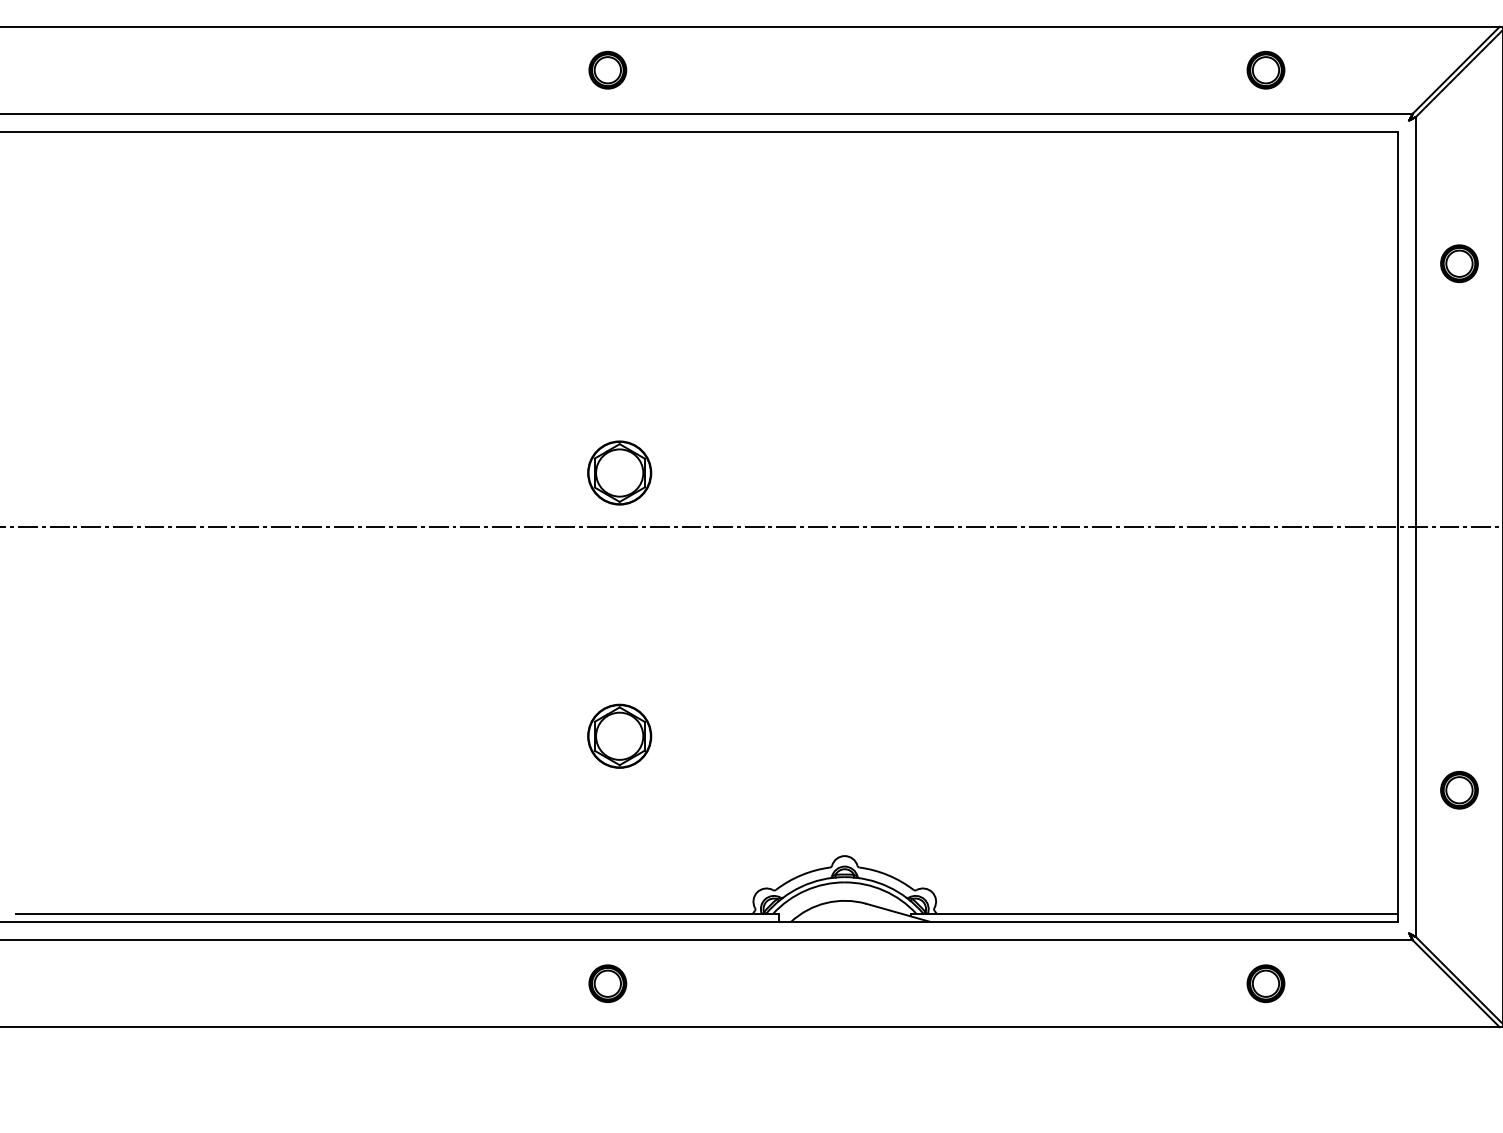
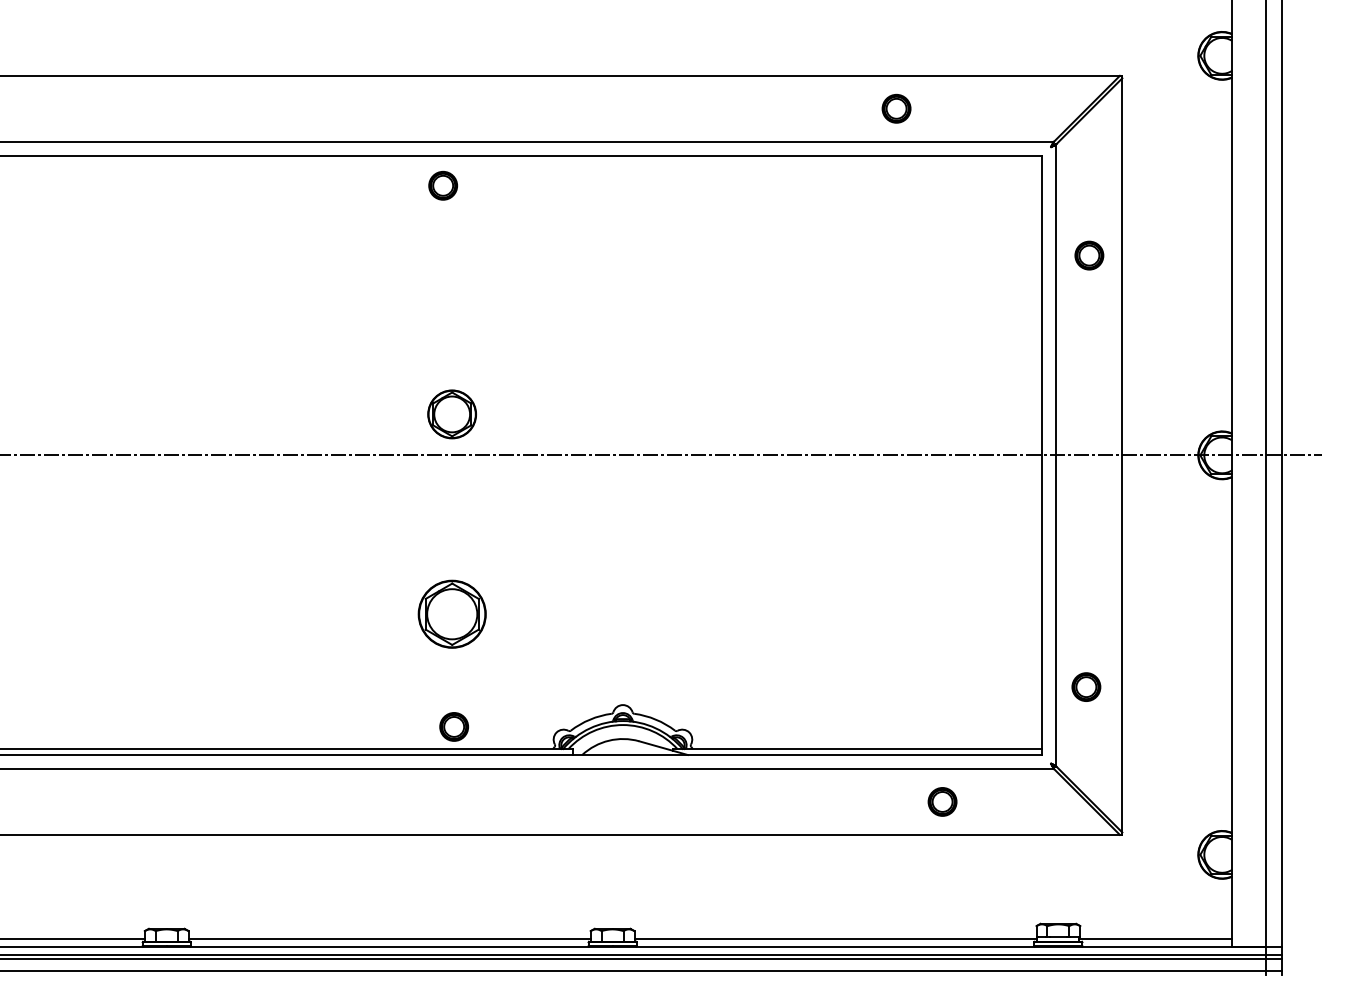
part: (608, 69) -> (443, 185), moved
part: (1265, 69) -> (896, 108), moved
part: (618, 735) -> (451, 613), size x1.4
part: (1459, 789) -> (1086, 686), moved
part: (608, 983) -> (454, 726), moved

